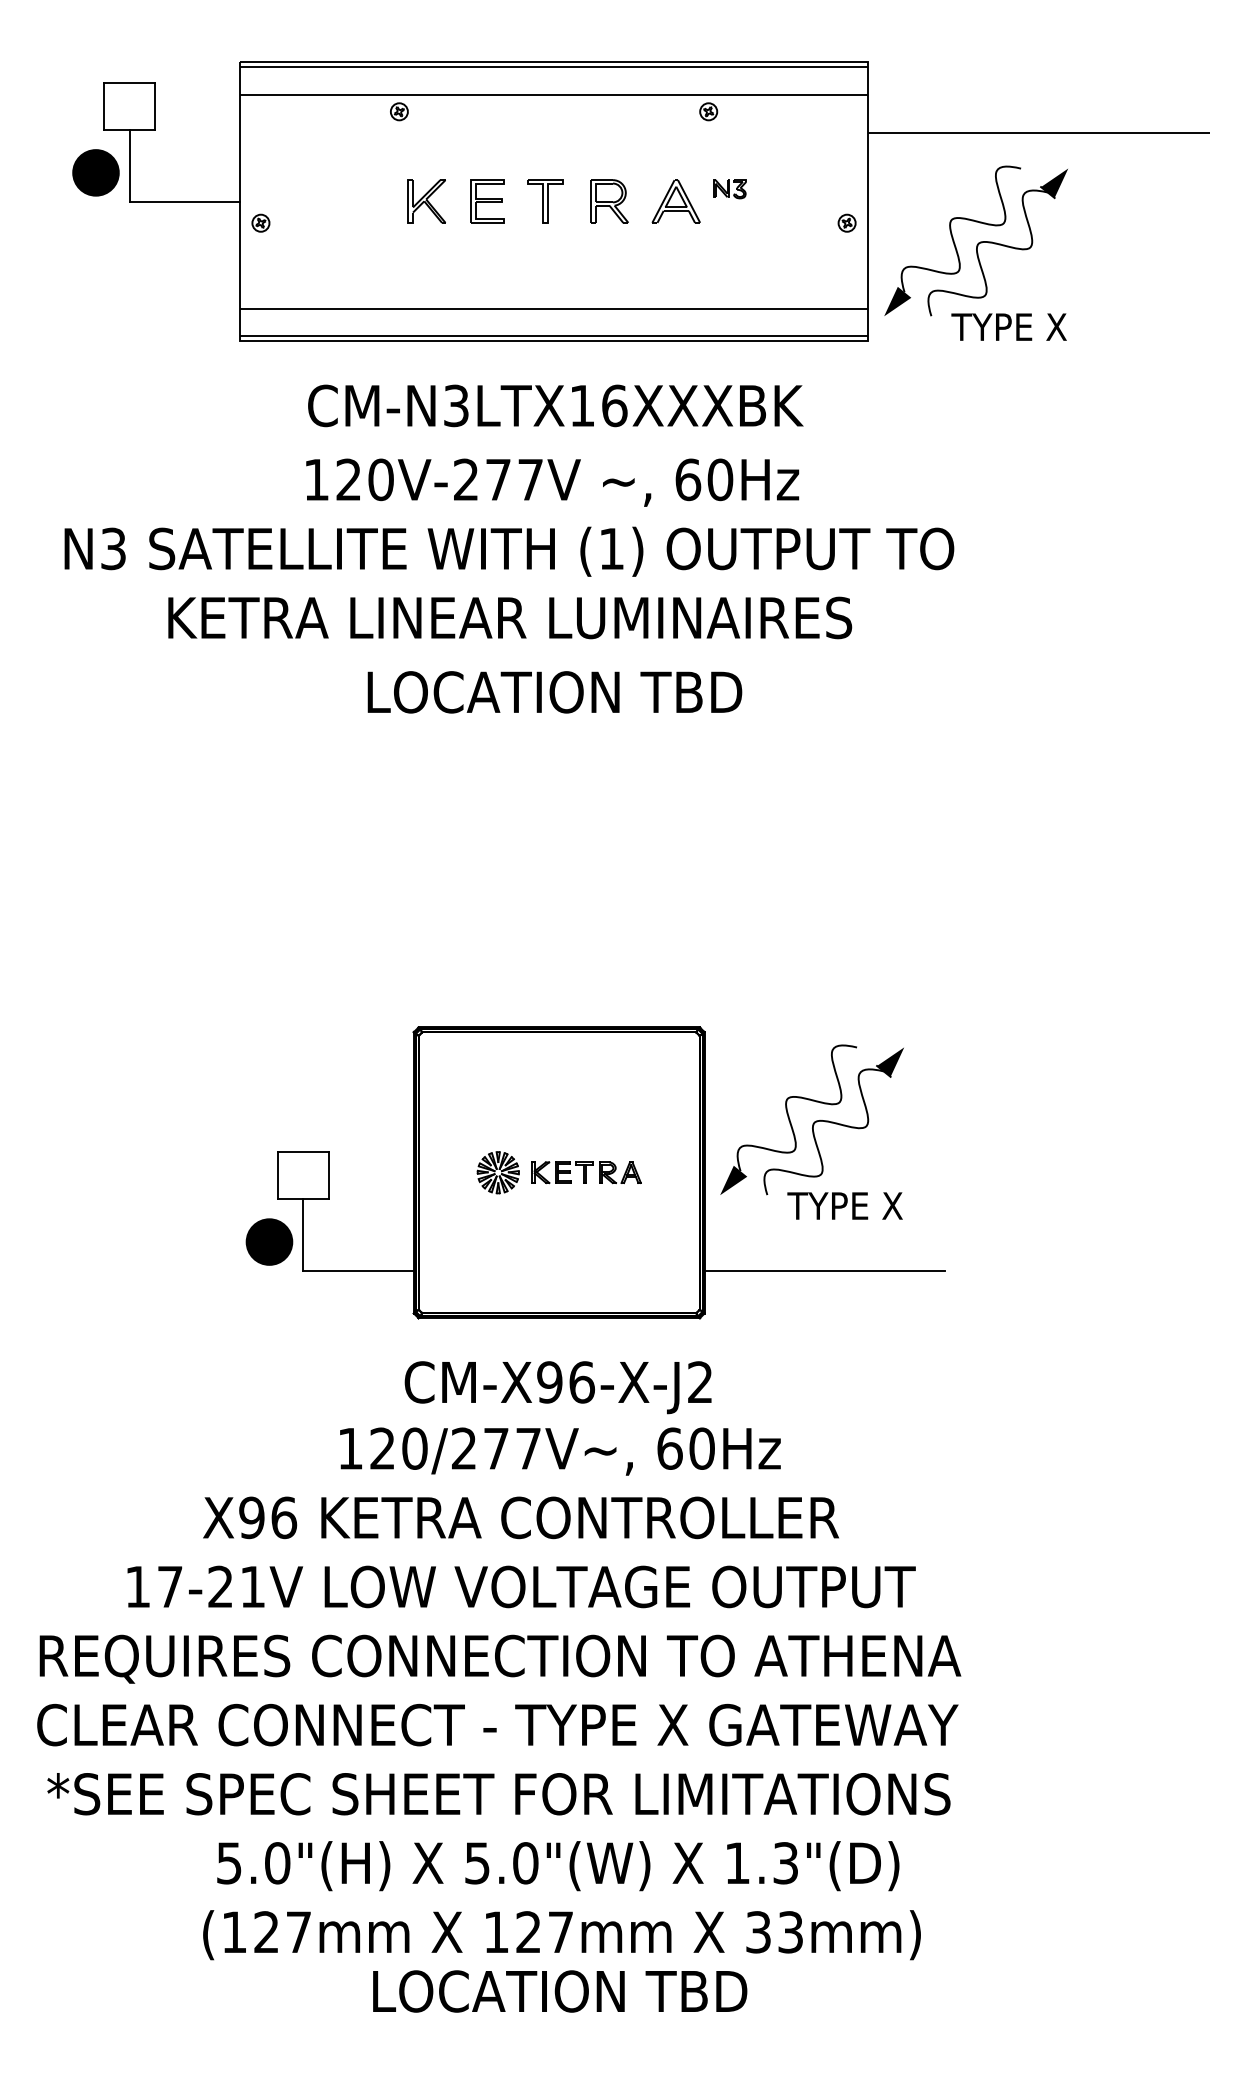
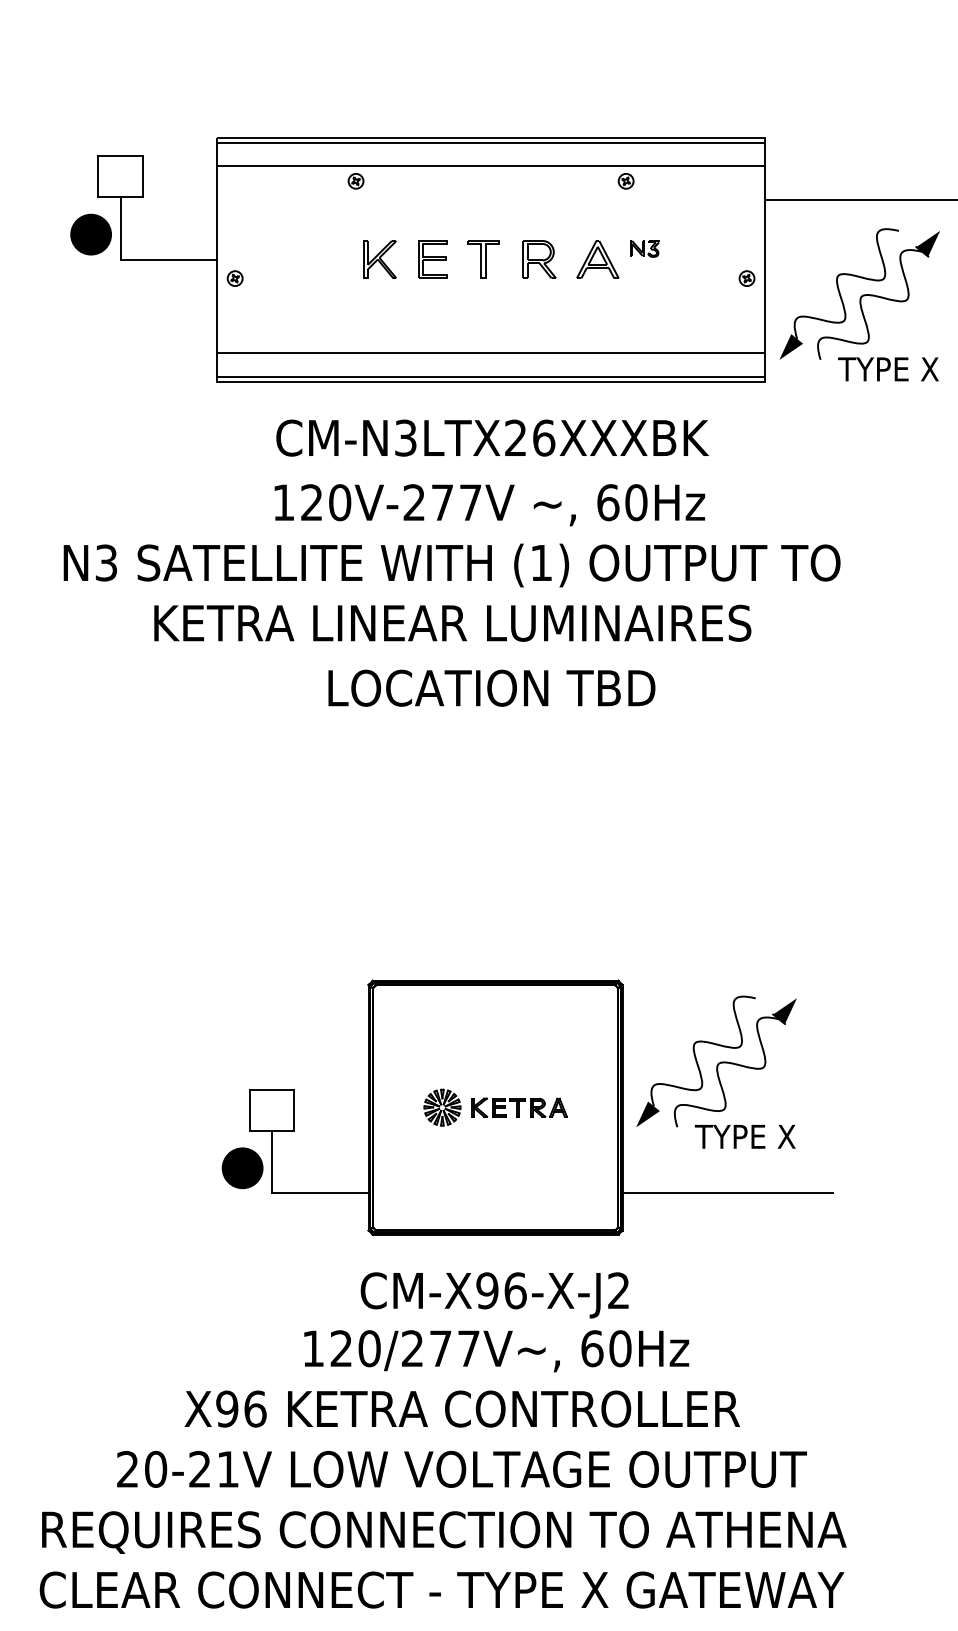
text: (581, 405) -> (515, 437), CM-N3LTX16XXXBK -> CM-N3LTX26XXXBK
text: (153, 1586) -> (141, 1469), 17-21V -> 20-21V

